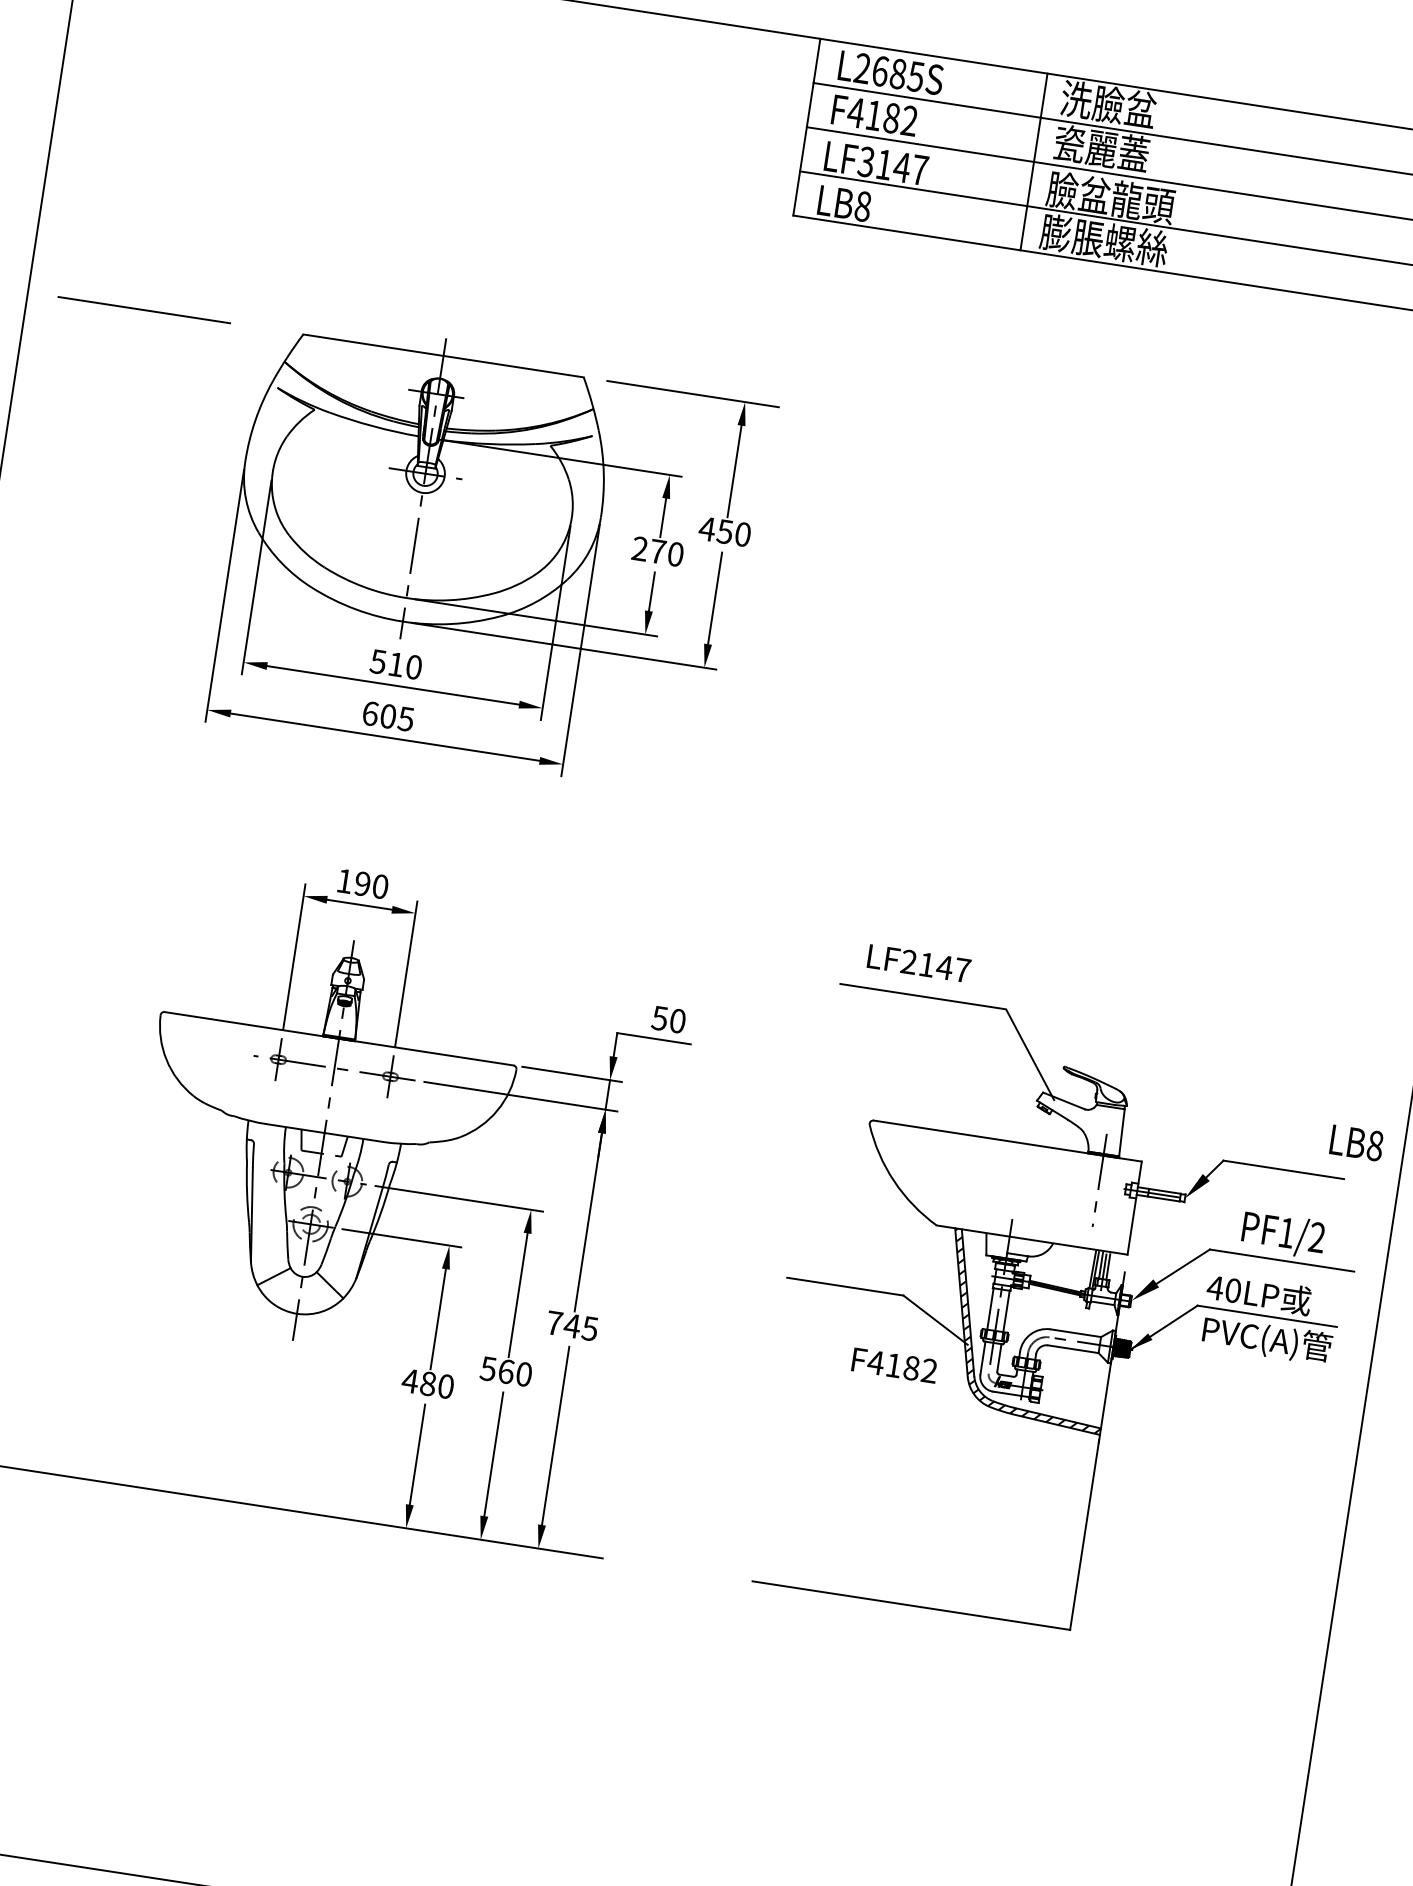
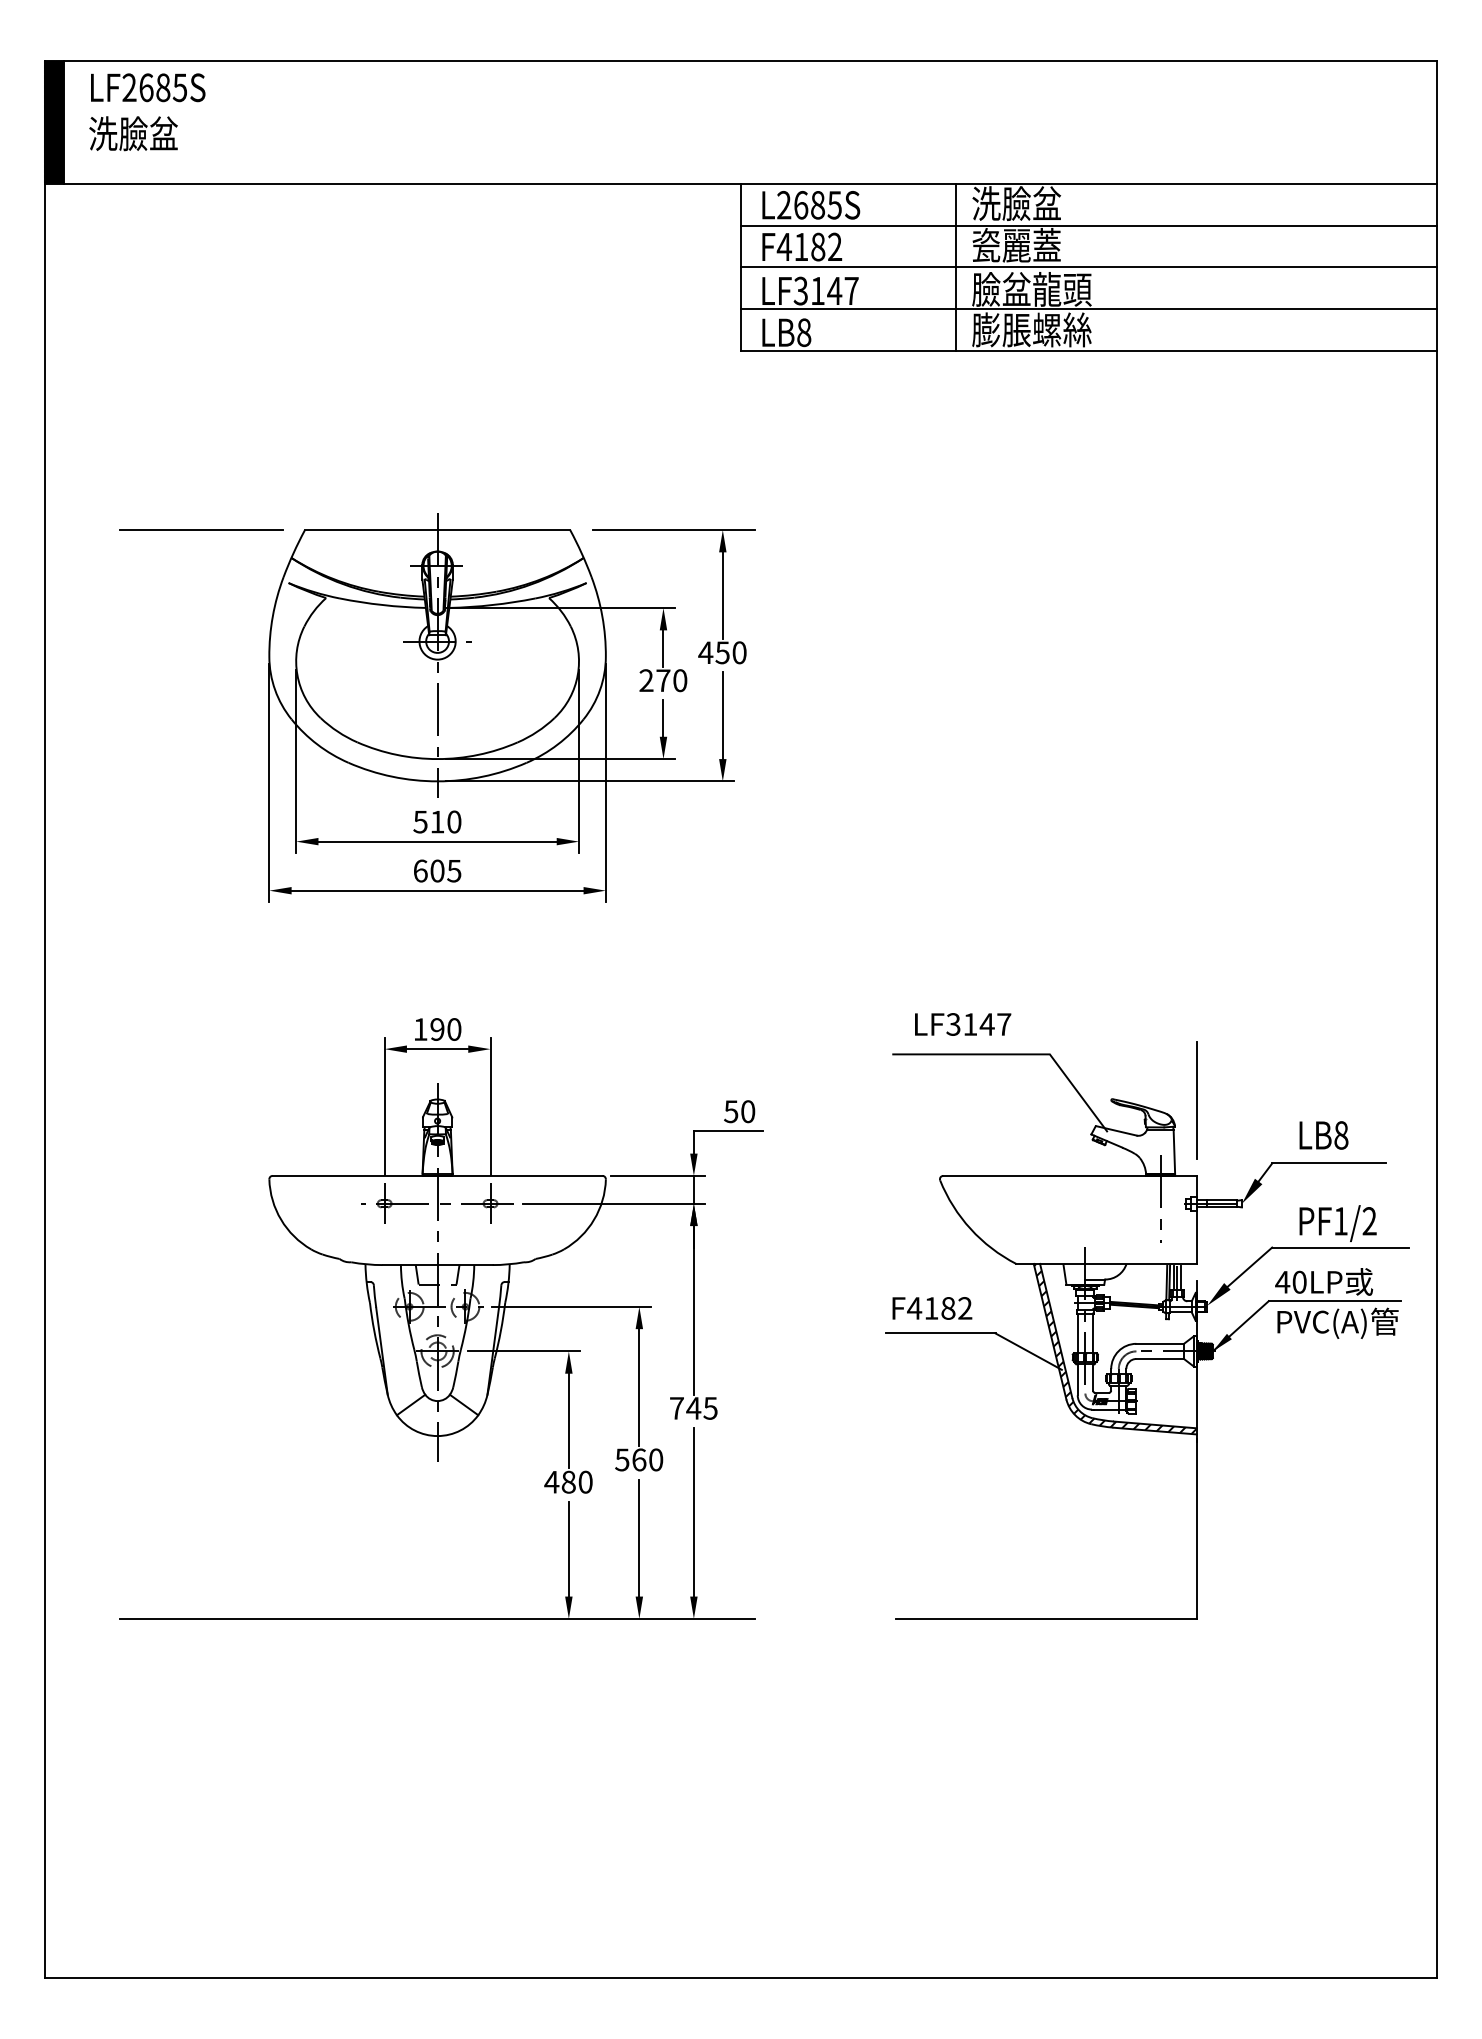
line: (144, 309) -> (201, 529), moved
text: (909, 962) -> (953, 1024), LF2147 -> LF3147
line: (1153, 1081) -> (1196, 1100), added
text: (1356, 1143) -> (1323, 1135), moved
text: (894, 1365) -> (932, 1308), moved

